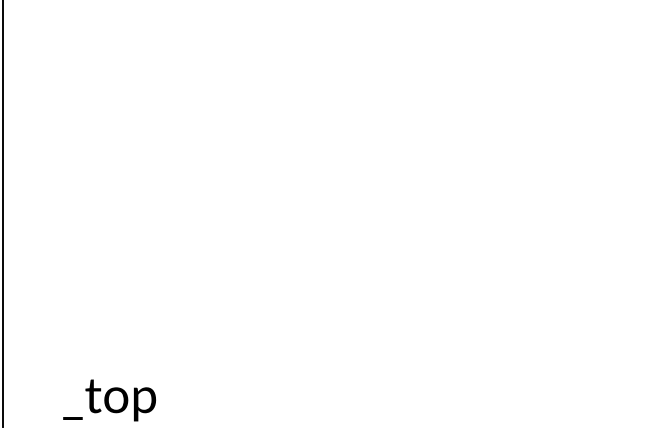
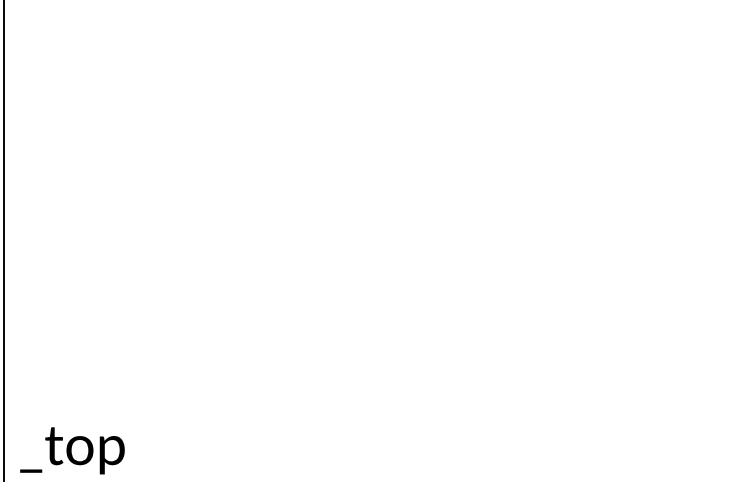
text: (109, 400) -> (72, 450), moved

